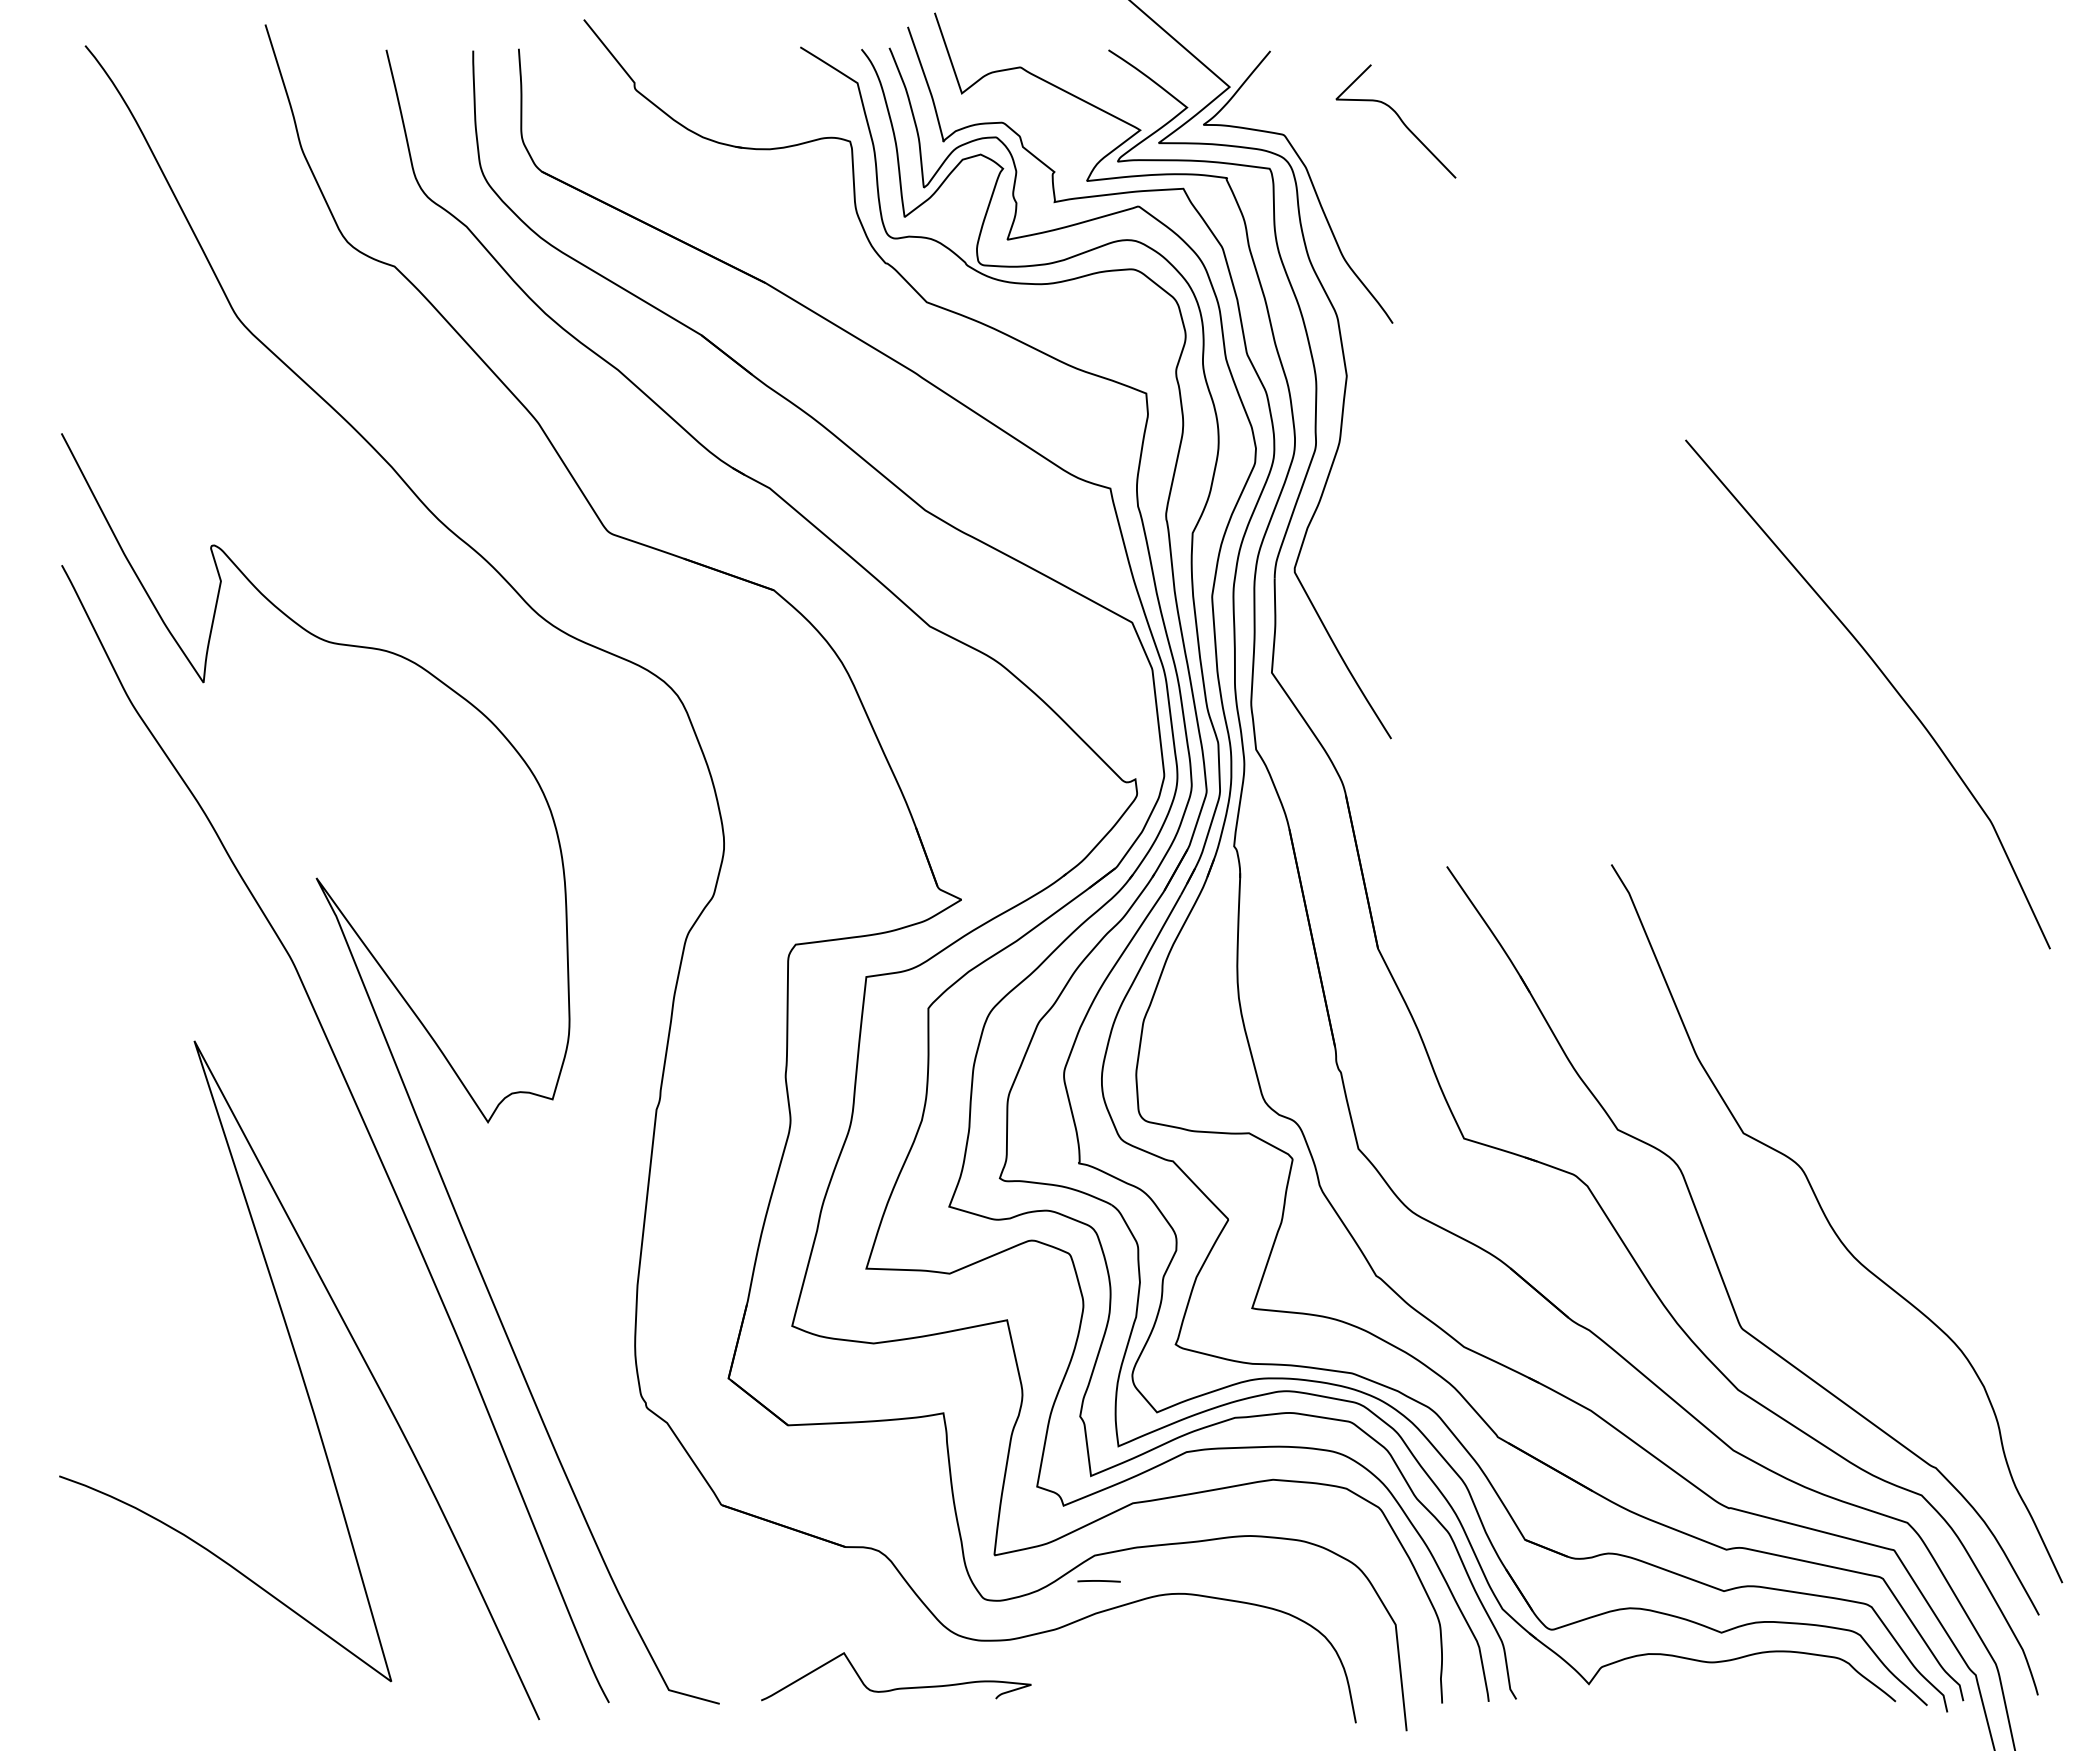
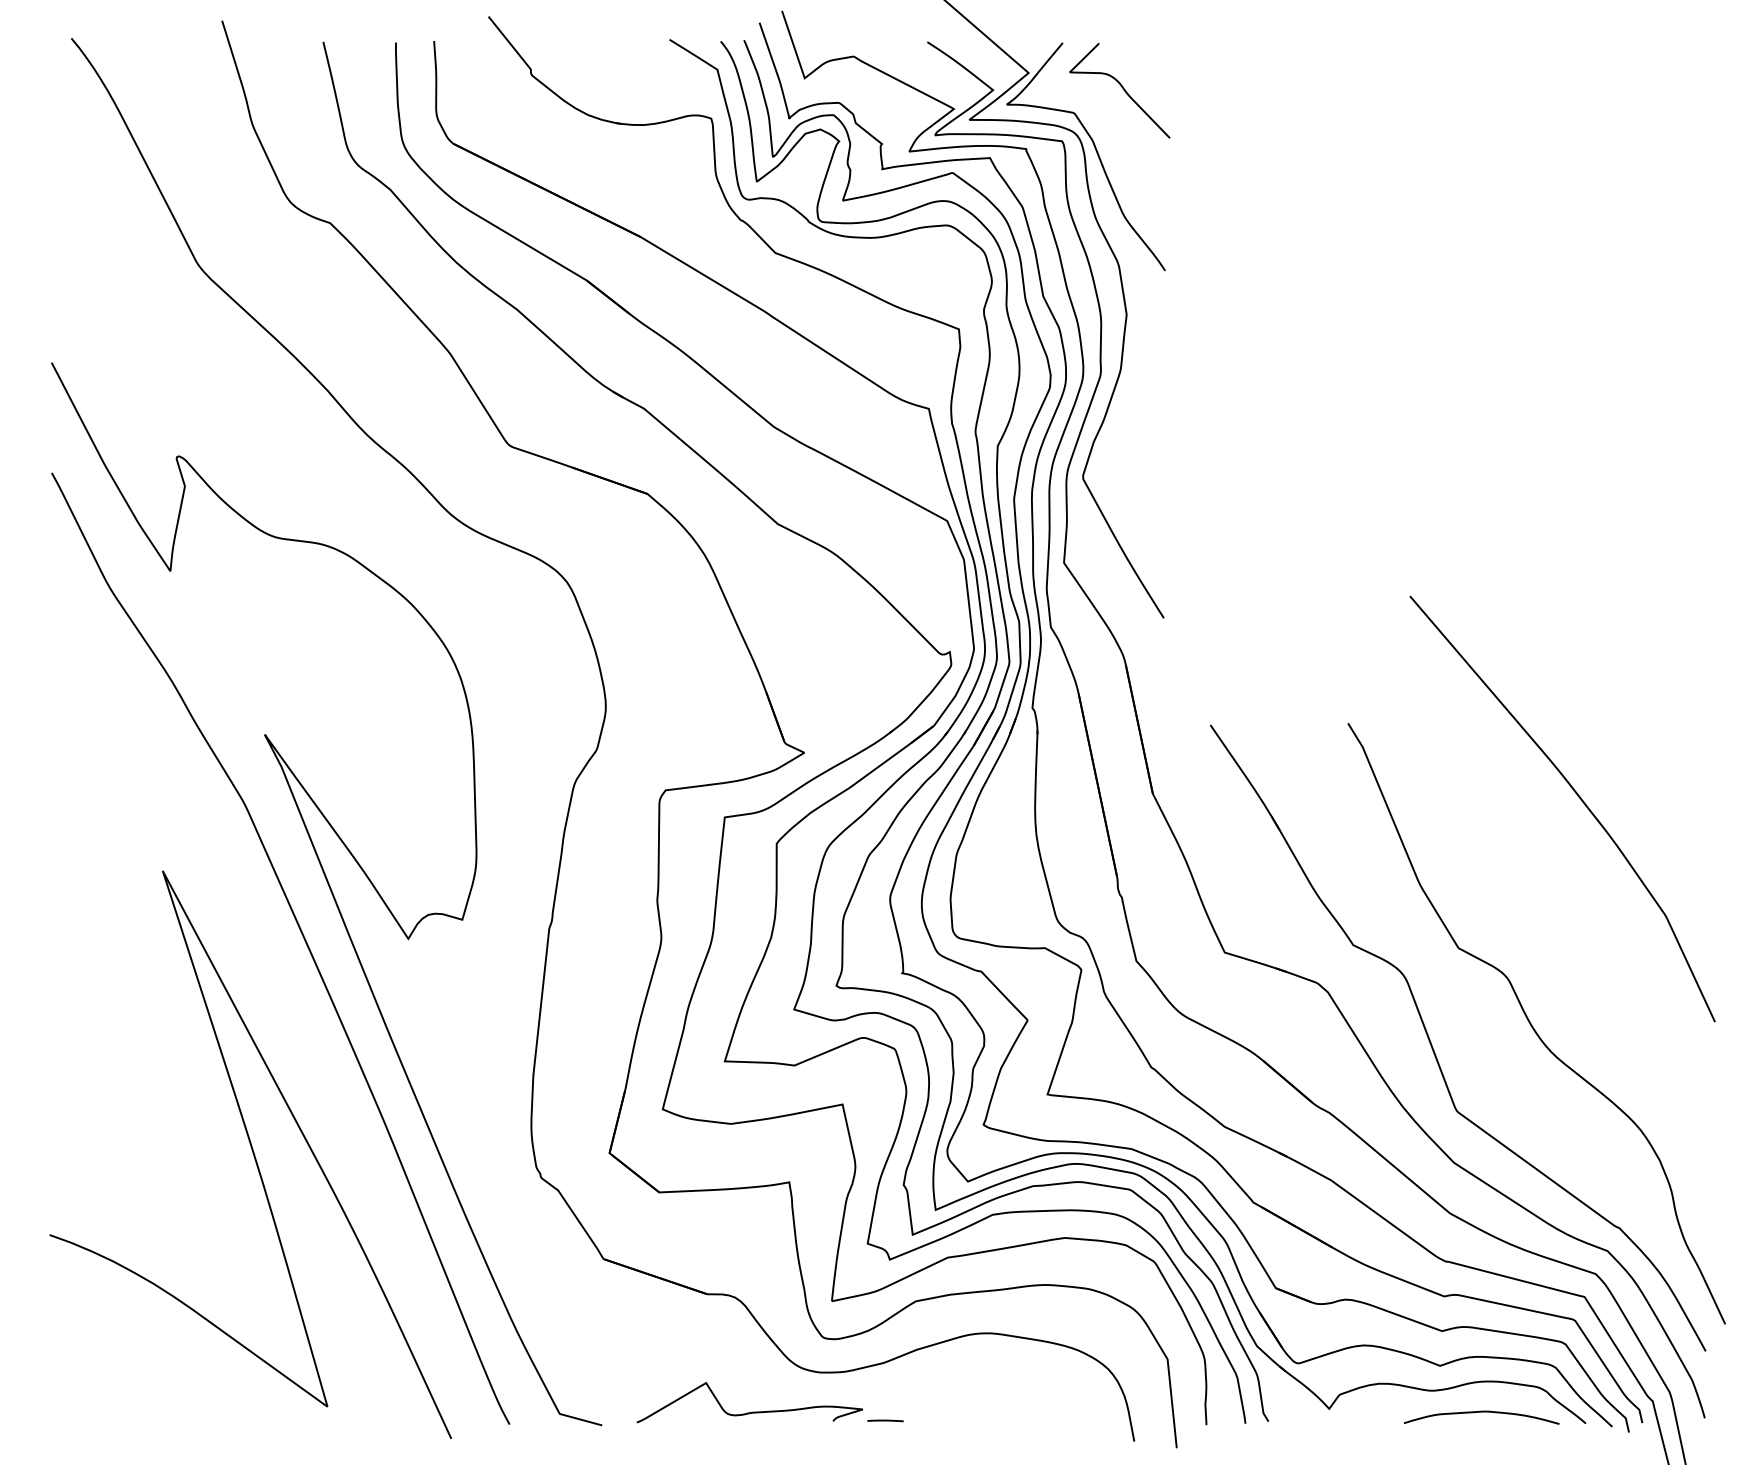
curve: (1397, 117) -> (1121, 87), moved
curve: (1885, 679) -> (1577, 796), moved
line: (1099, 1580) -> (885, 1420), moved
curve: (1770, 1688) -> (1481, 1412), added

